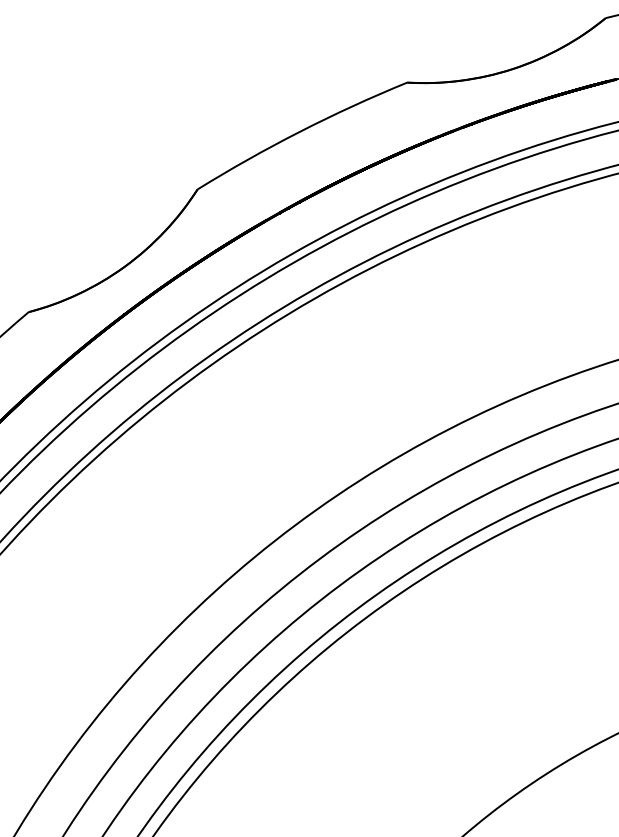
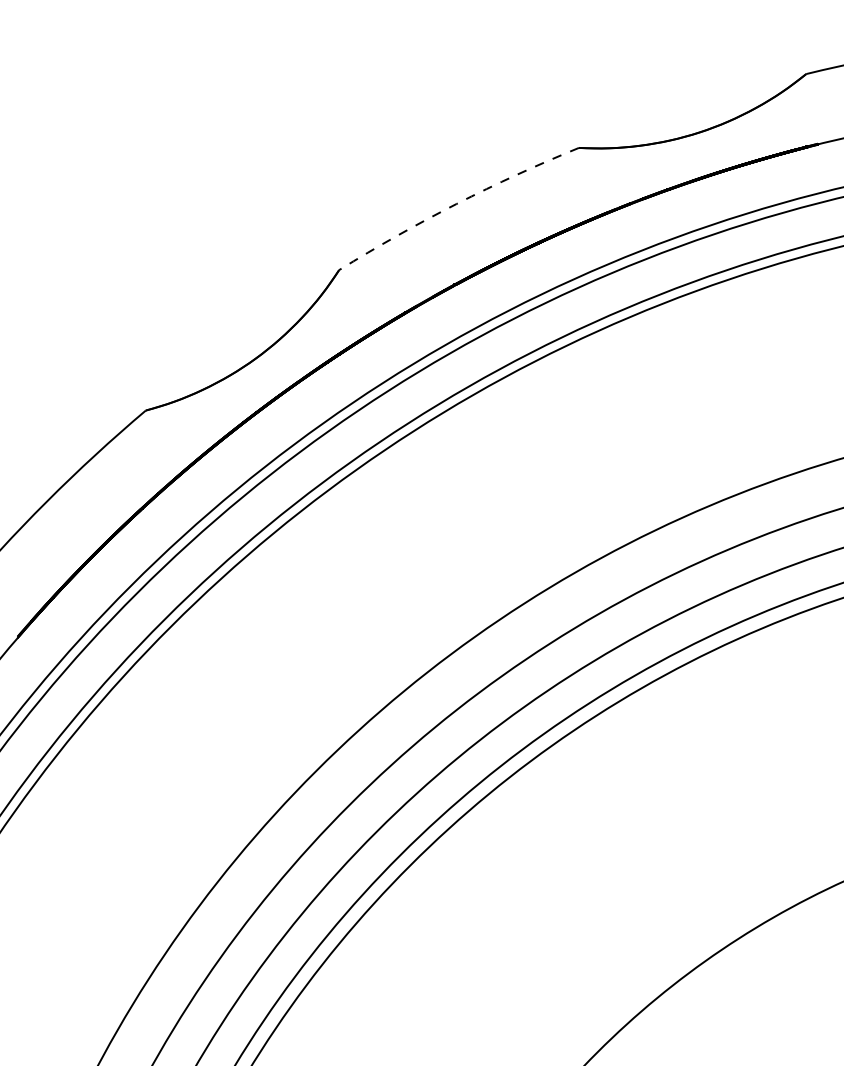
arc: (300, 132) -> (456, 204), solid -> dashed

